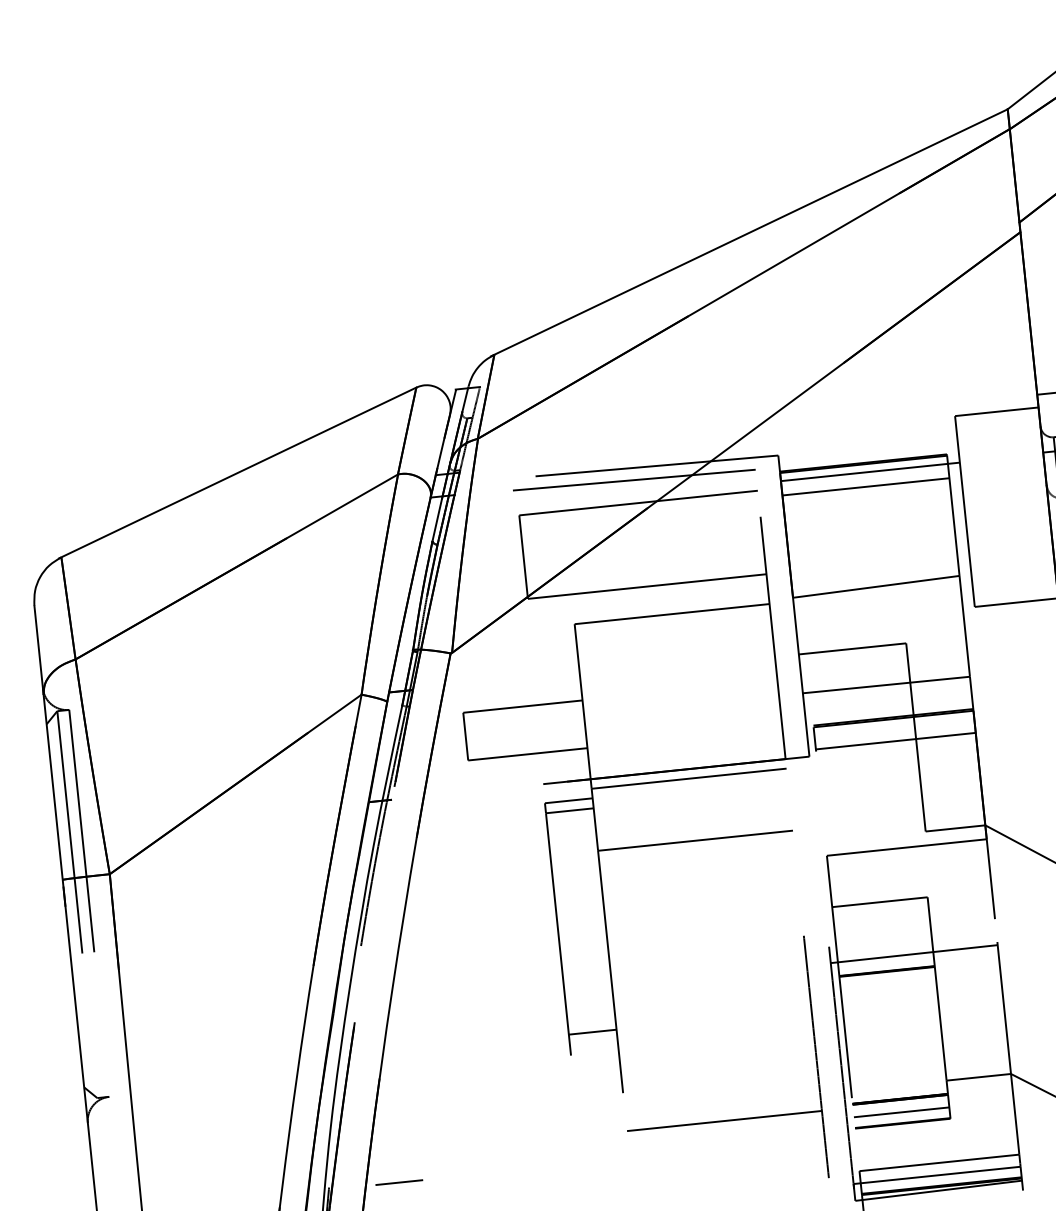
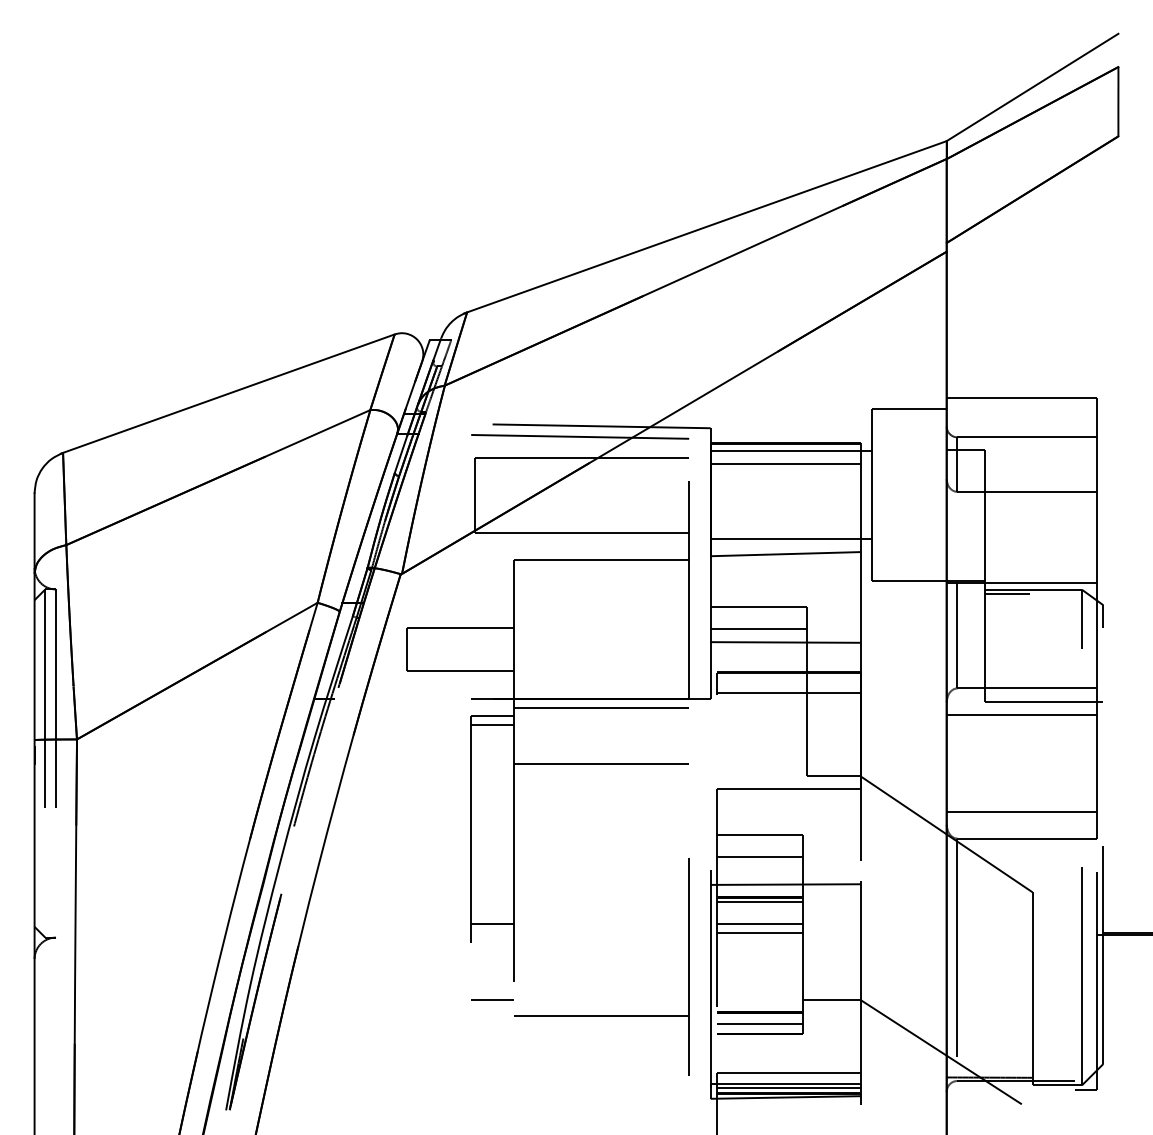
line: (879, 570) -> (790, 539), added
line: (854, 672) -> (758, 628), added
line: (881, 925) -> (759, 856), added
line: (886, 975) -> (759, 901), added
line: (889, 1000) -> (759, 923), added
line: (890, 1011) -> (759, 933), added
line: (940, 1179) -> (788, 1087), added
line: (399, 1182) -> (492, 999), moved

